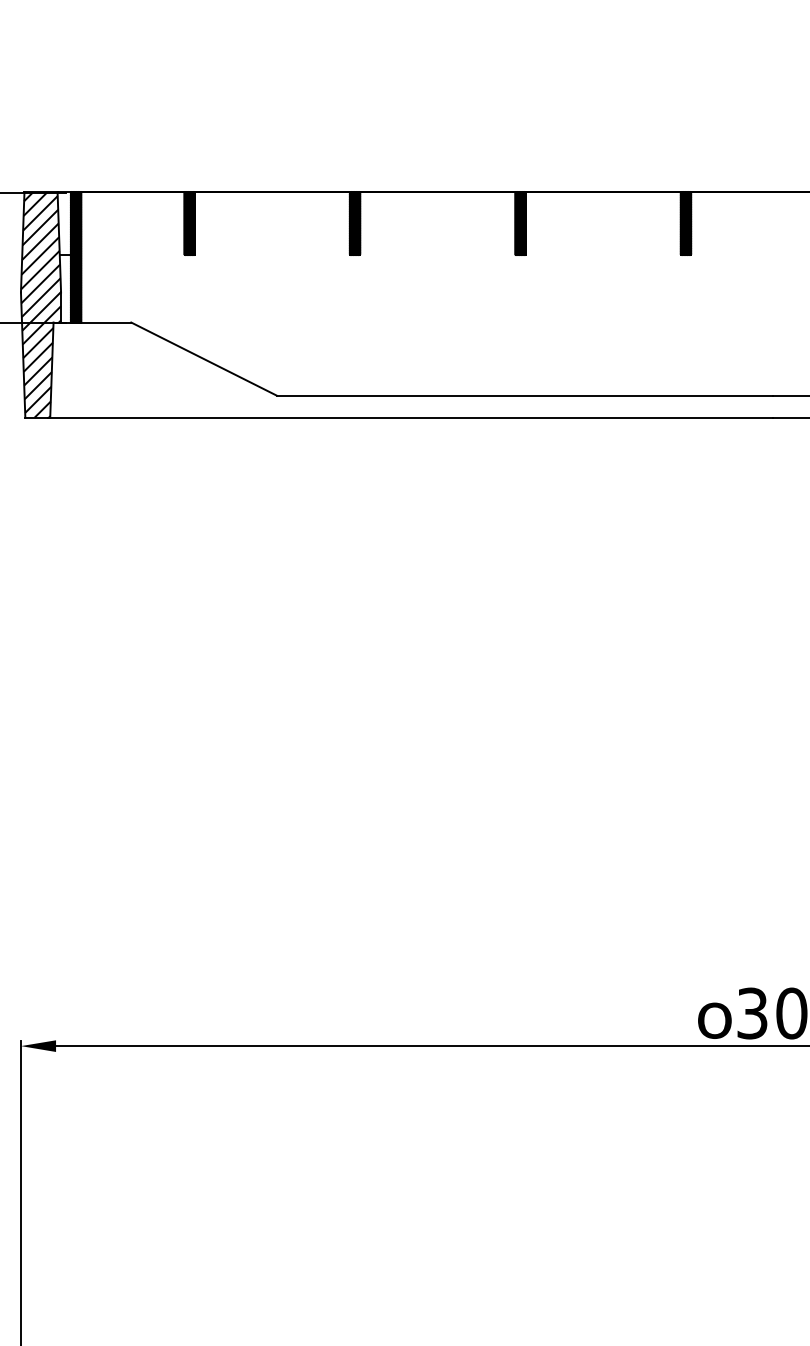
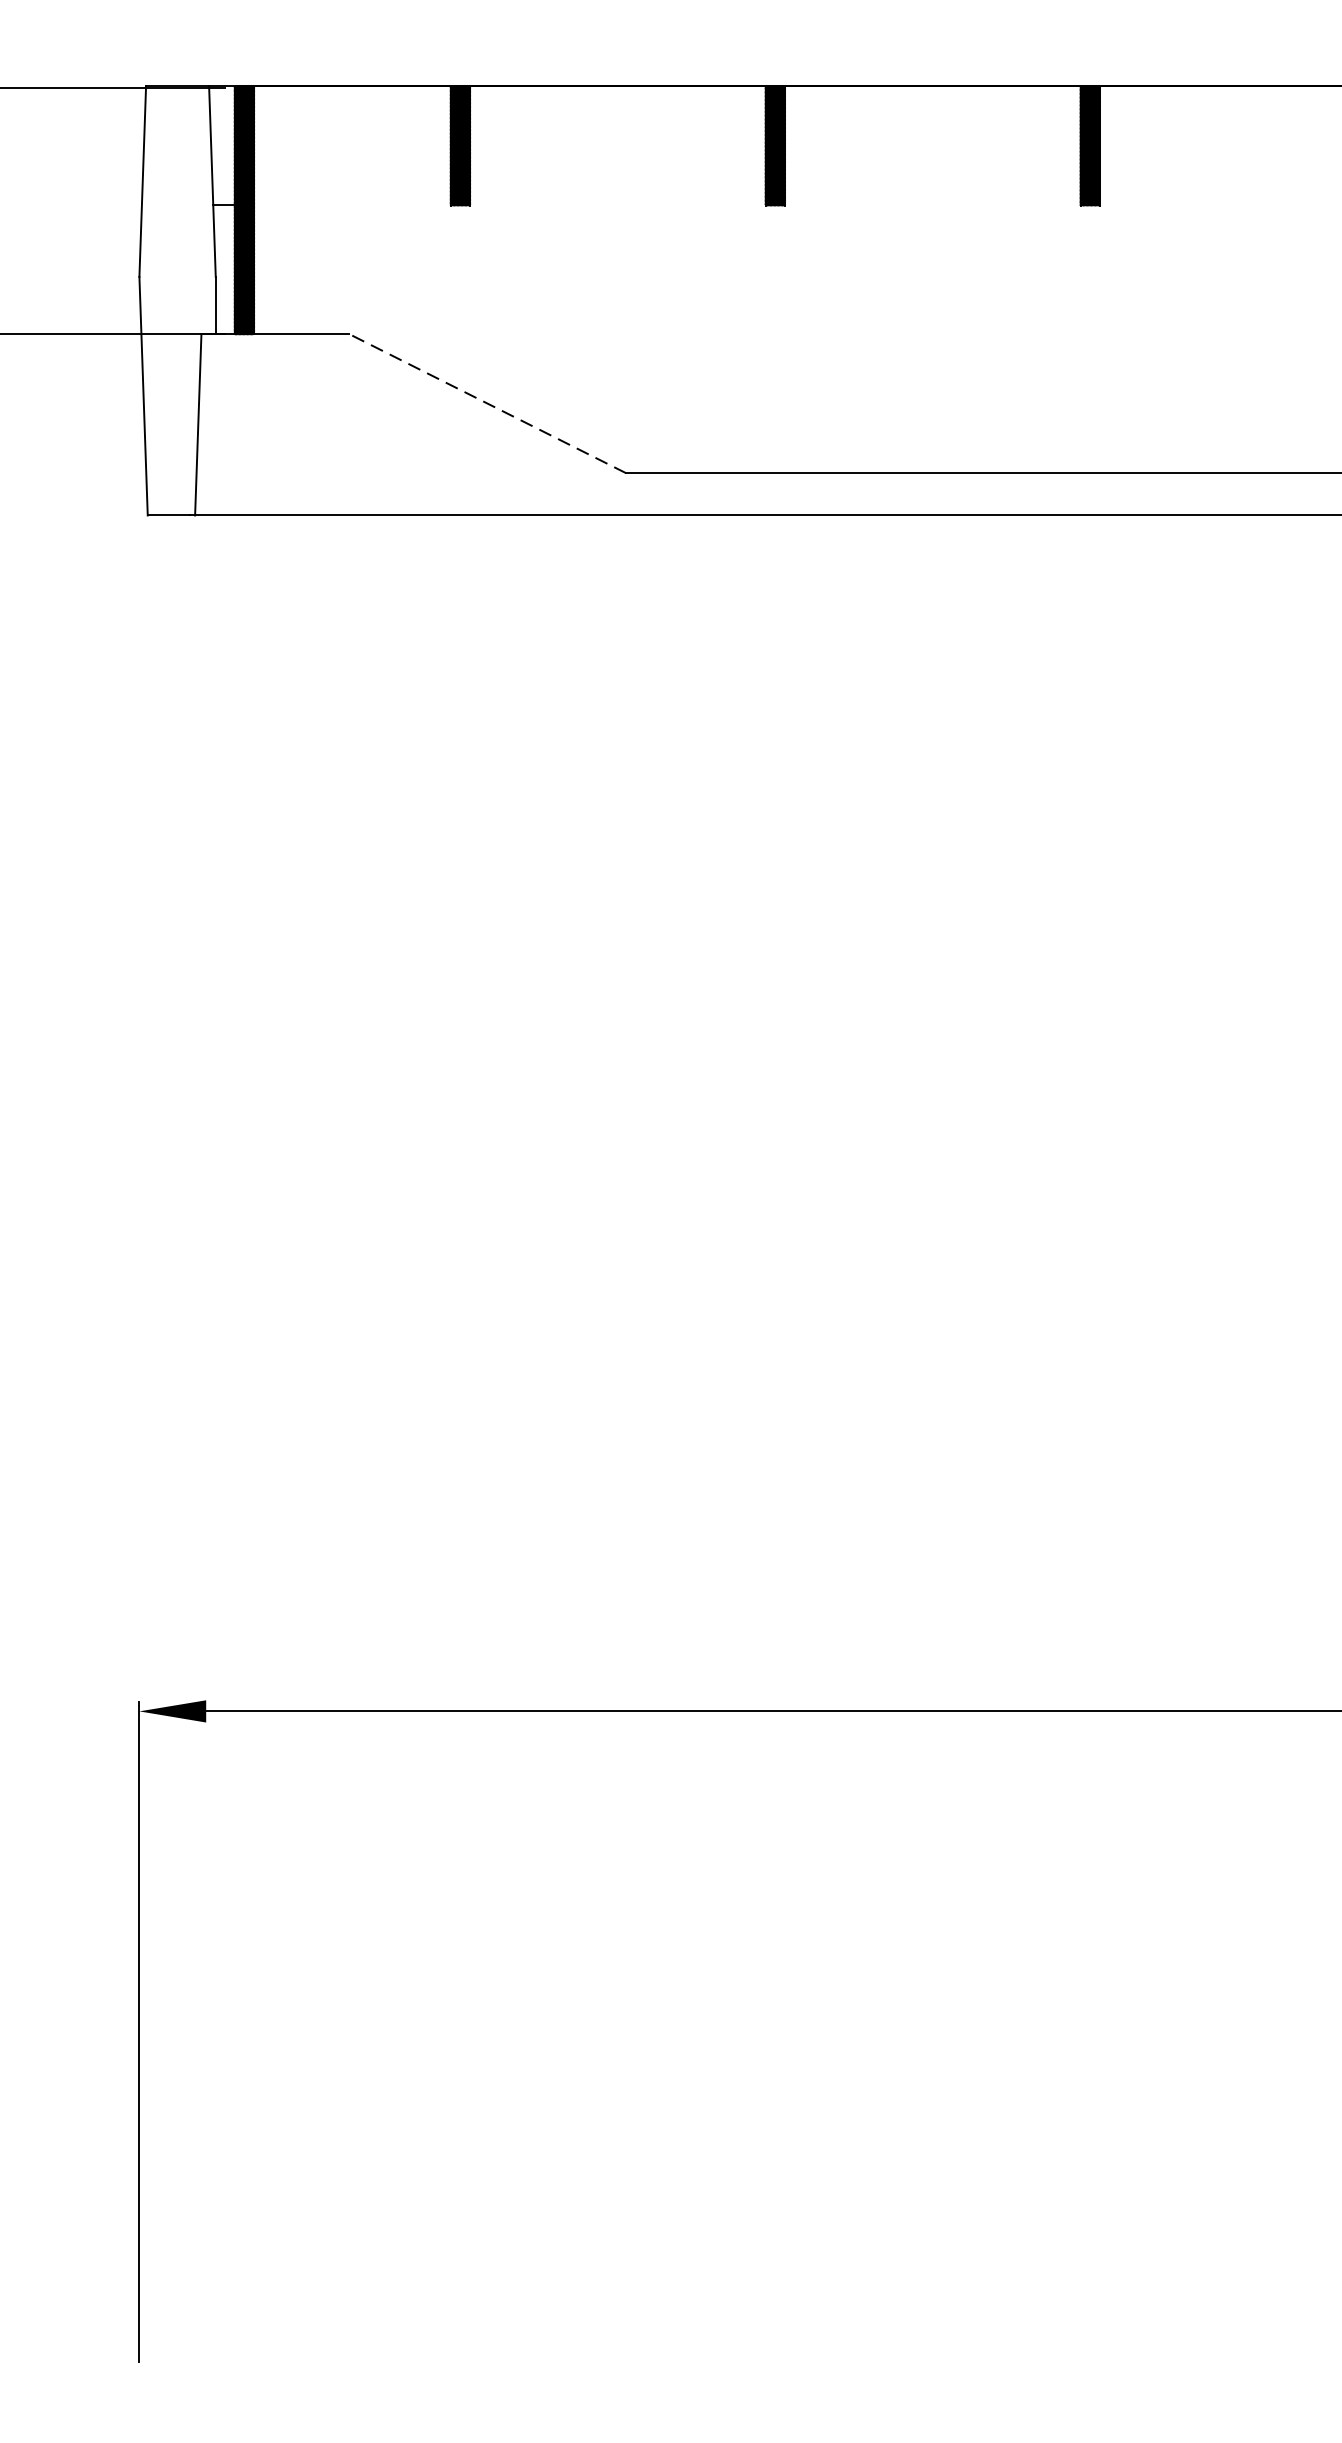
hatch: (41, 304) -> (178, 299), removed
line: (203, 358) -> (486, 402), solid -> dashed

